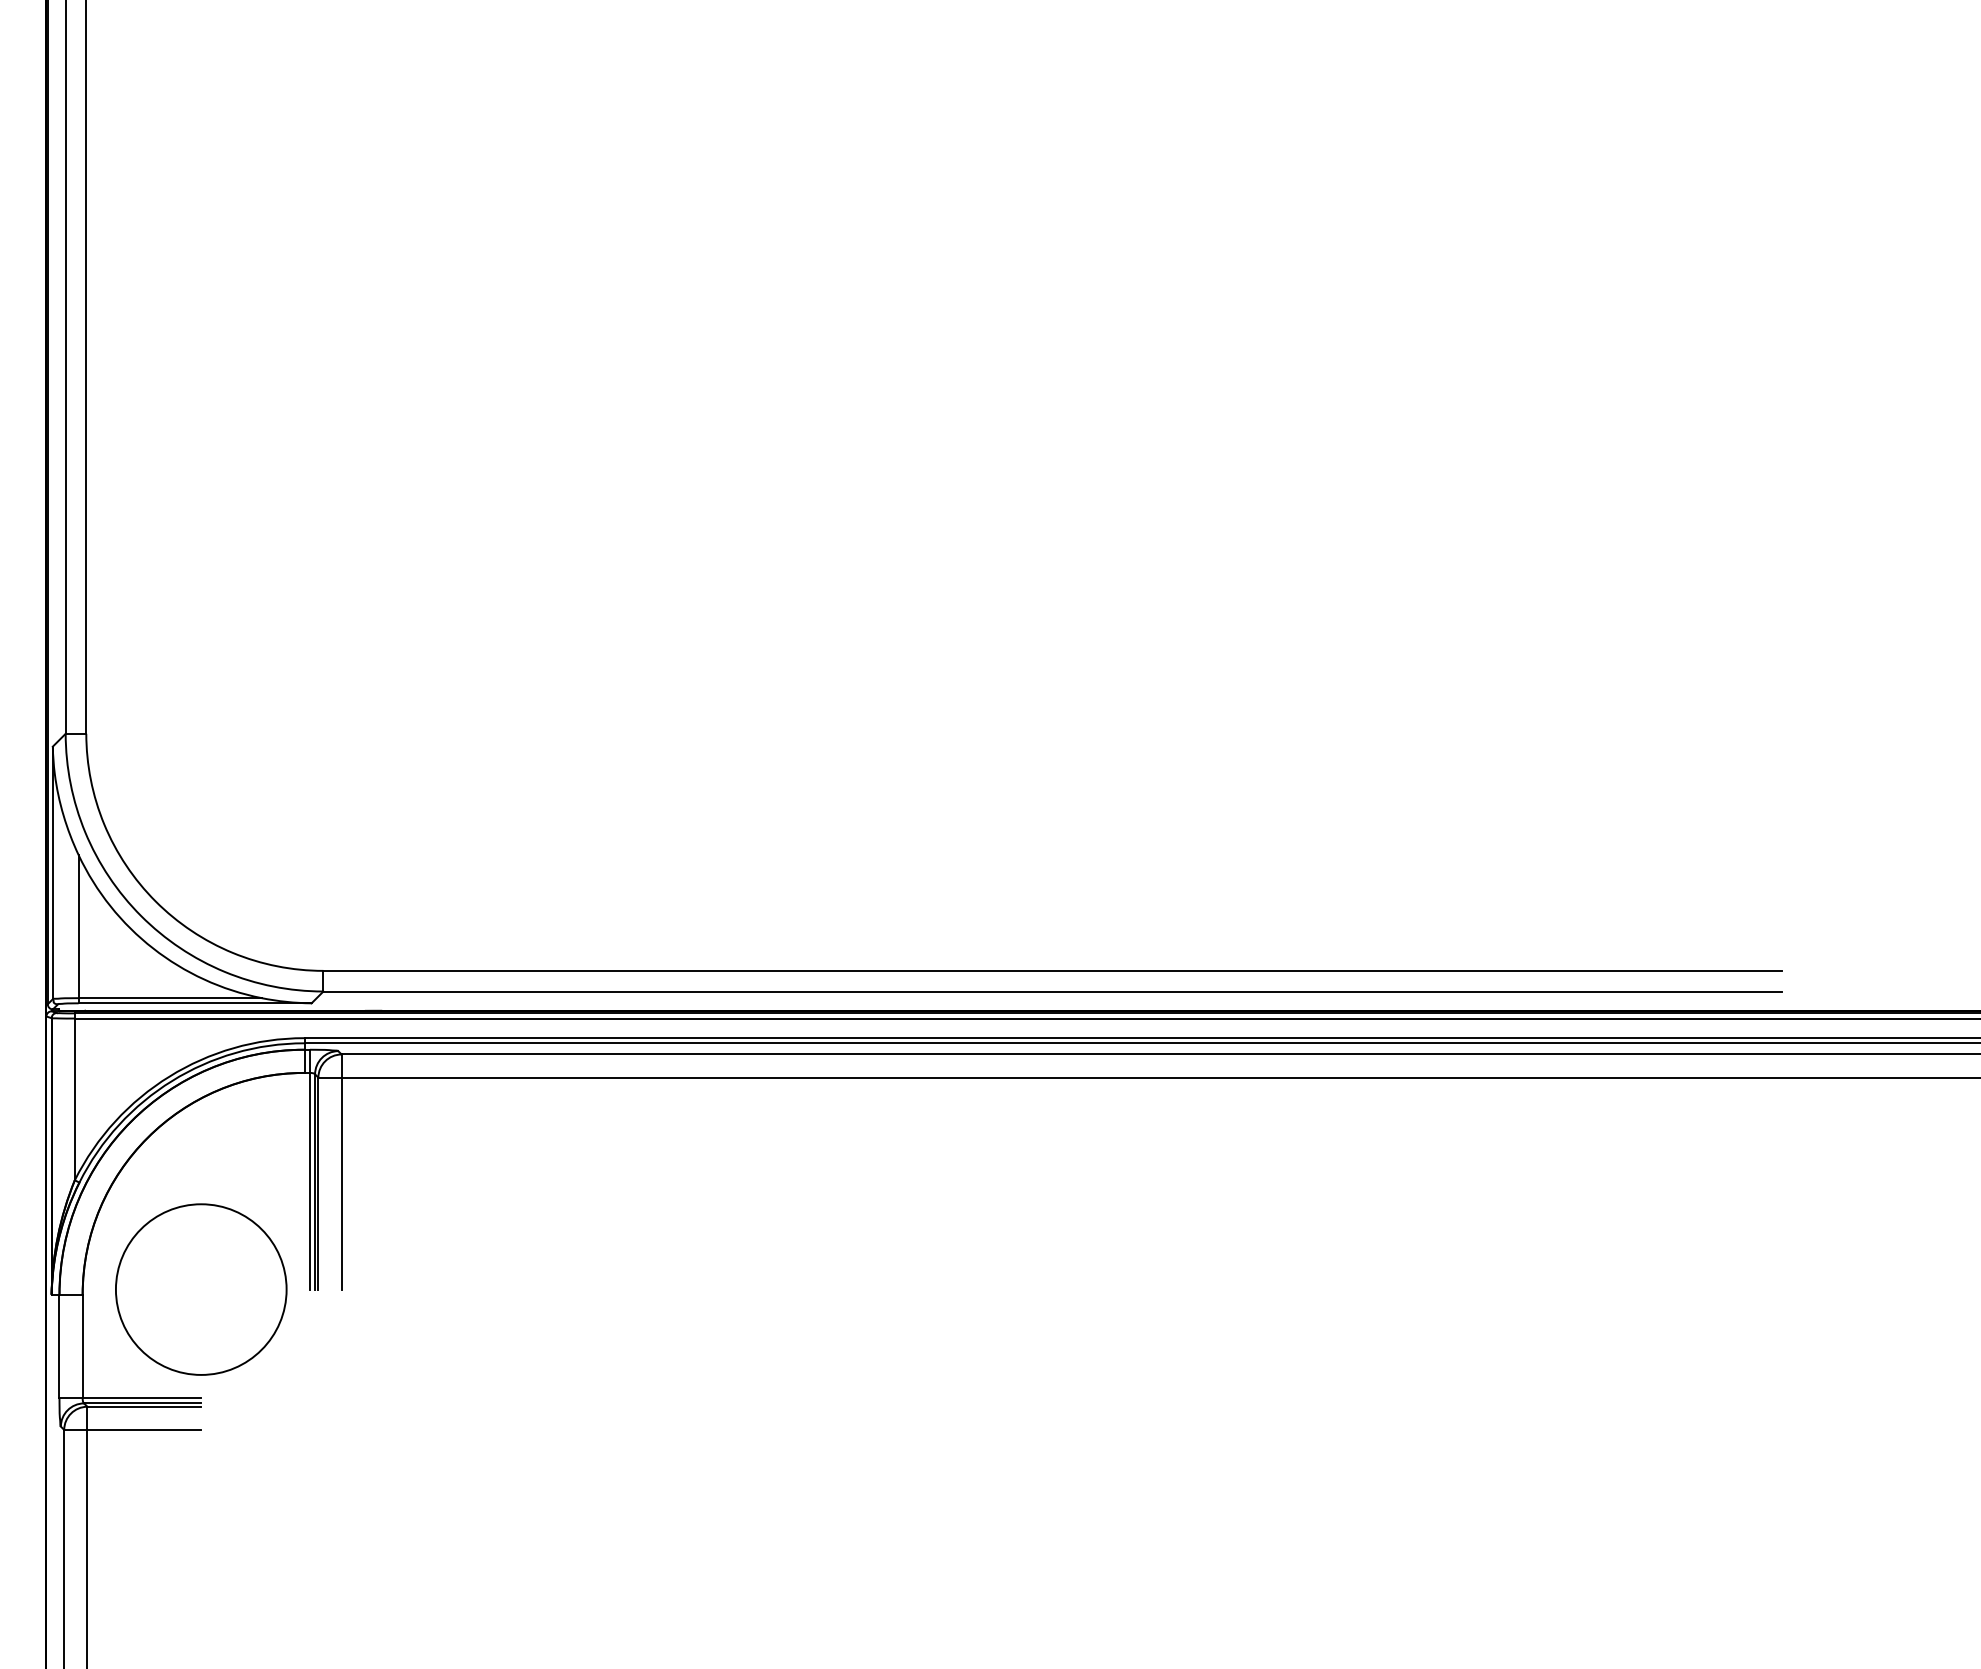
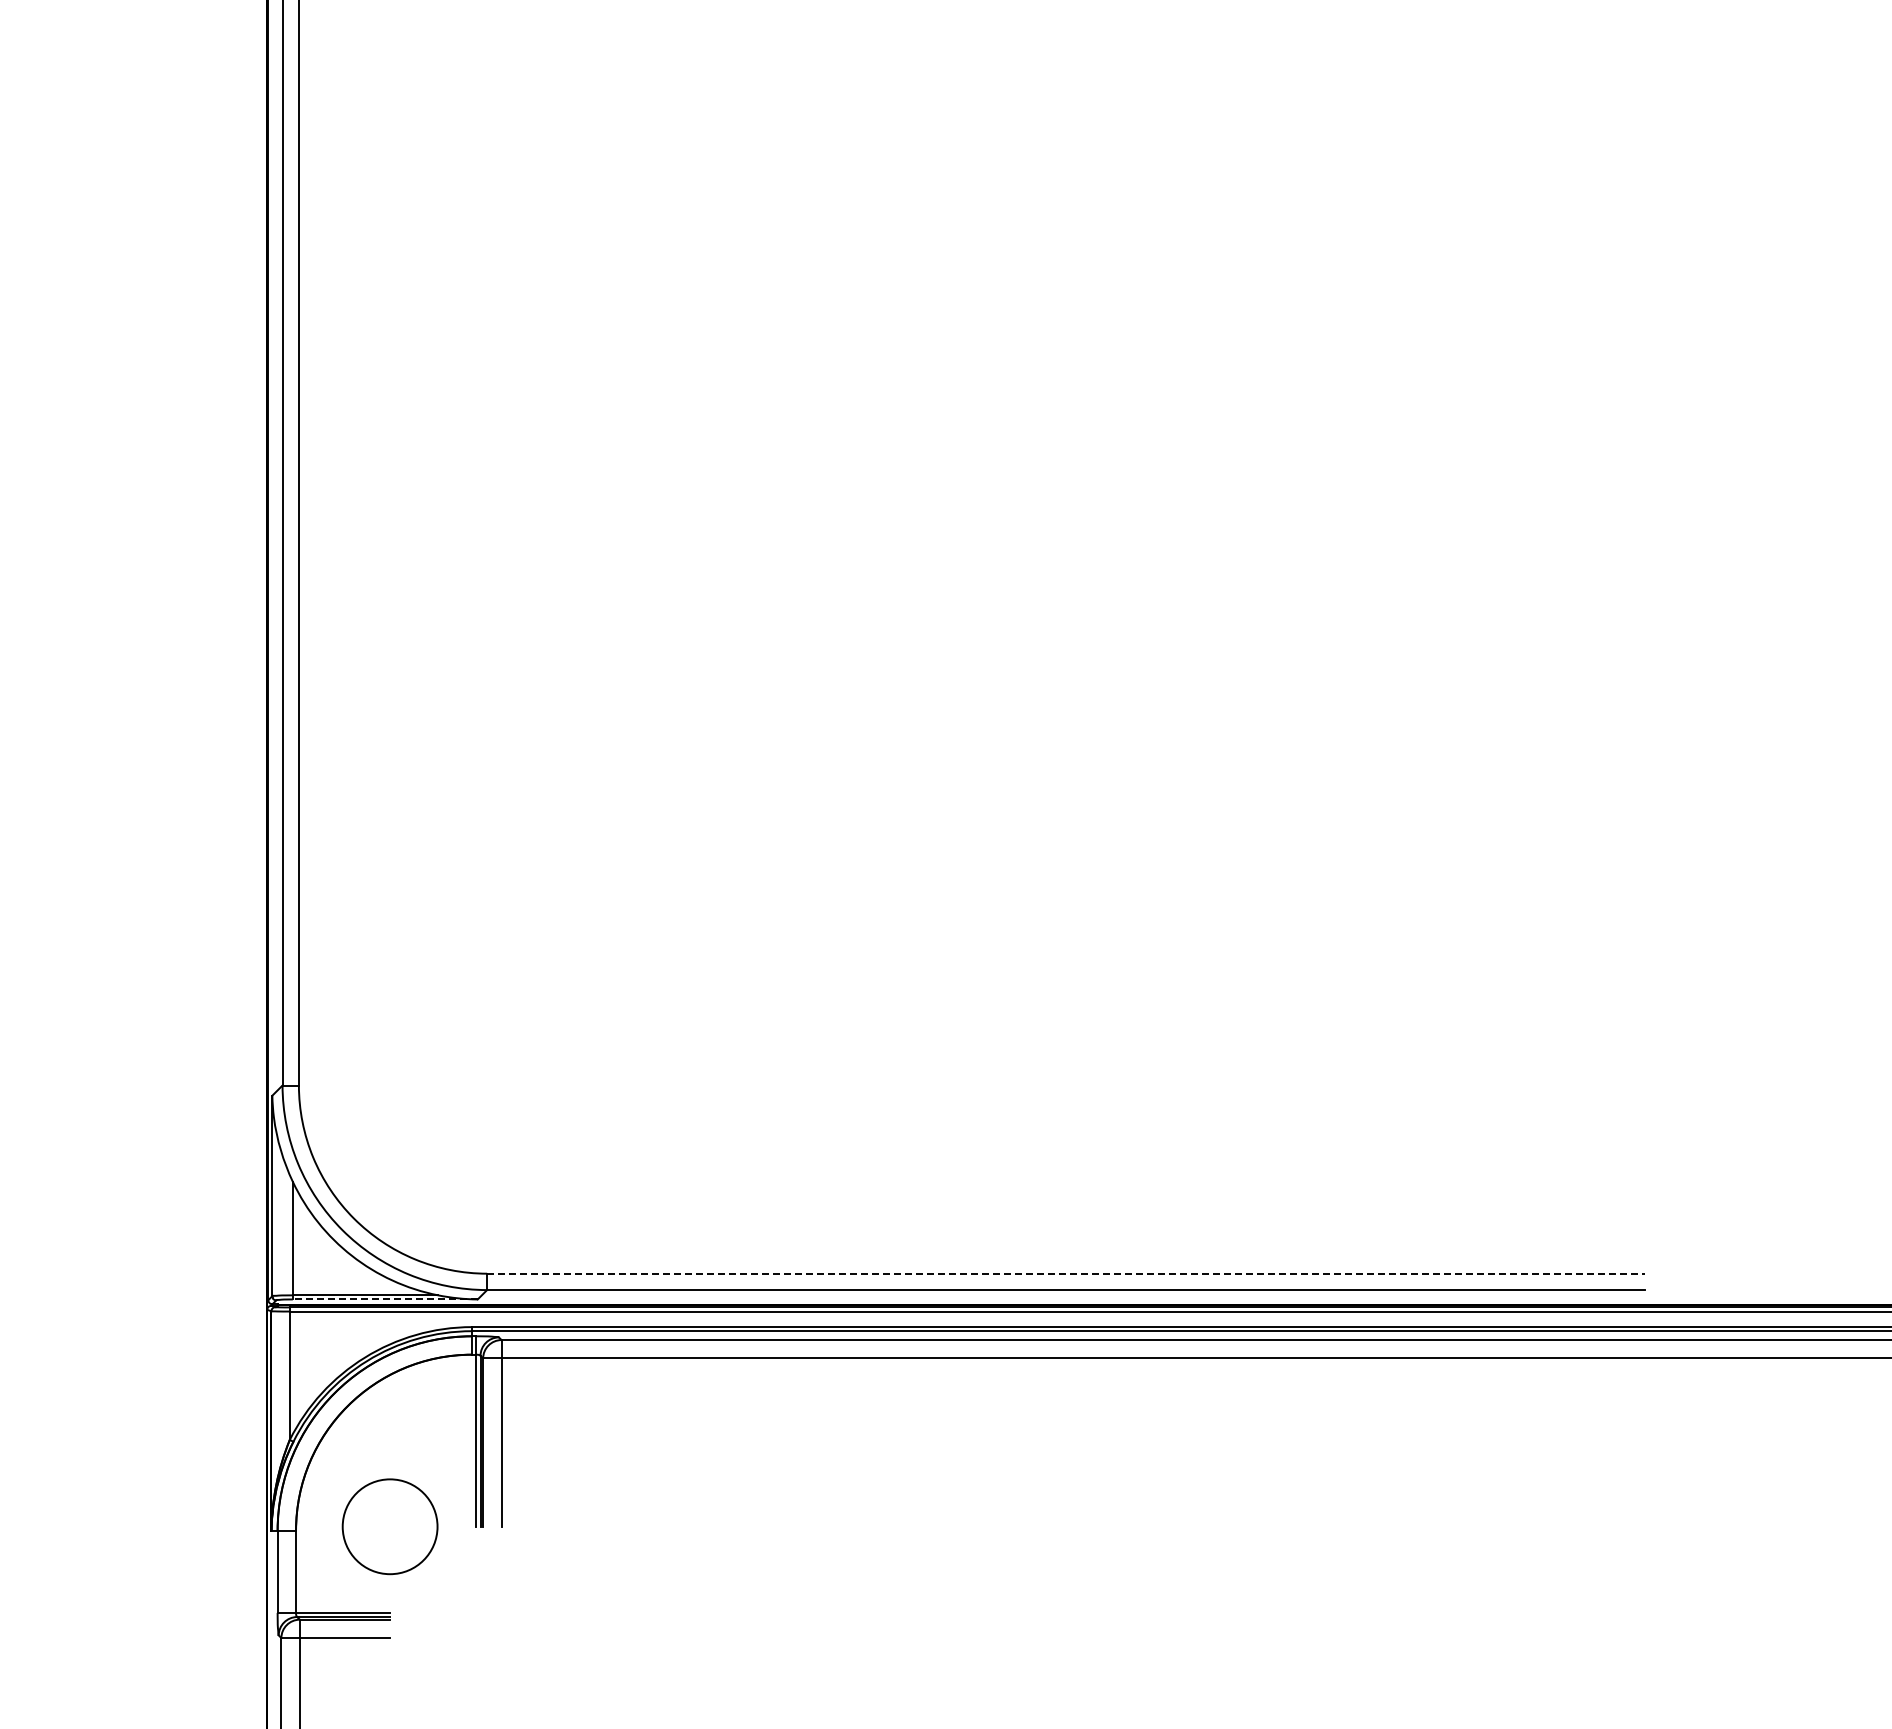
line: (1053, 970) -> (1066, 1273), solid -> dashed
line: (194, 1003) -> (384, 1299), solid -> dashed
circle: (200, 1289) -> (389, 1526), size x0.7

